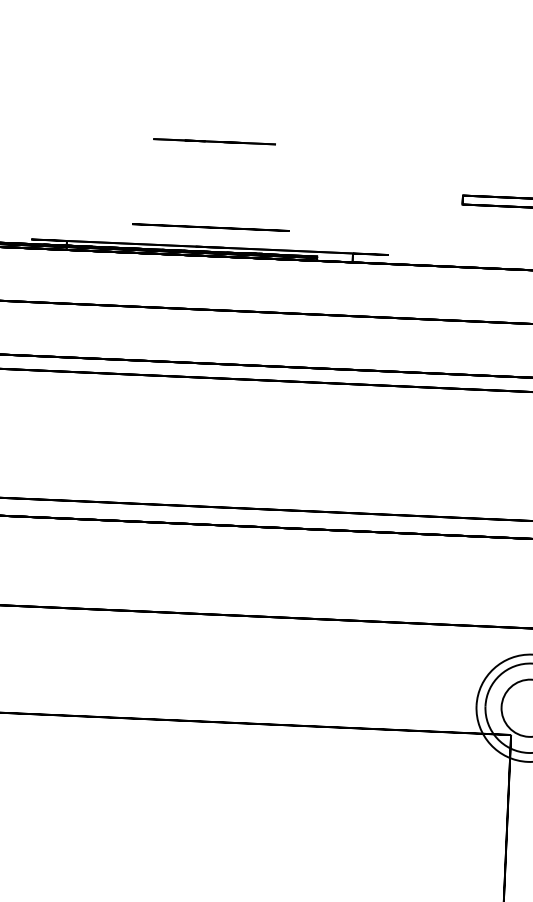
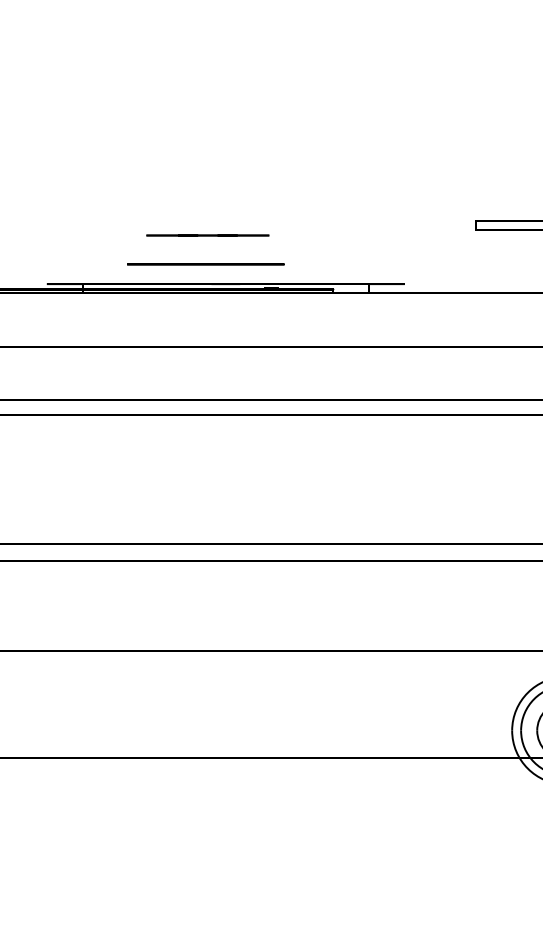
line: (214, 141) -> (207, 235), moved
circle: (210, 227) -> (205, 264), moved

